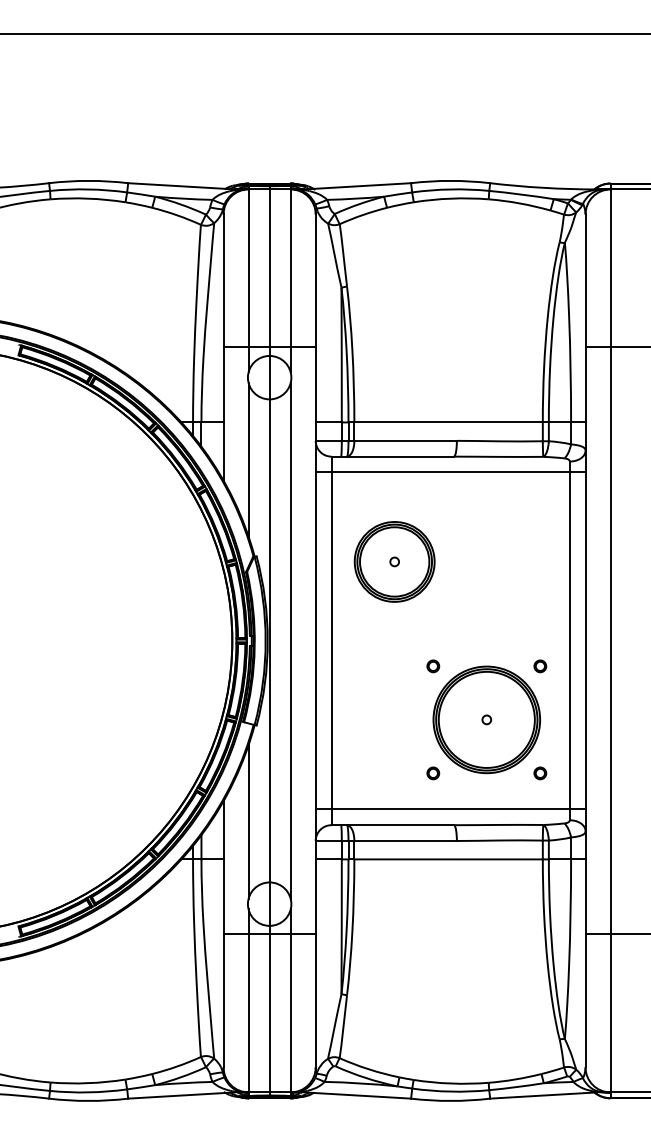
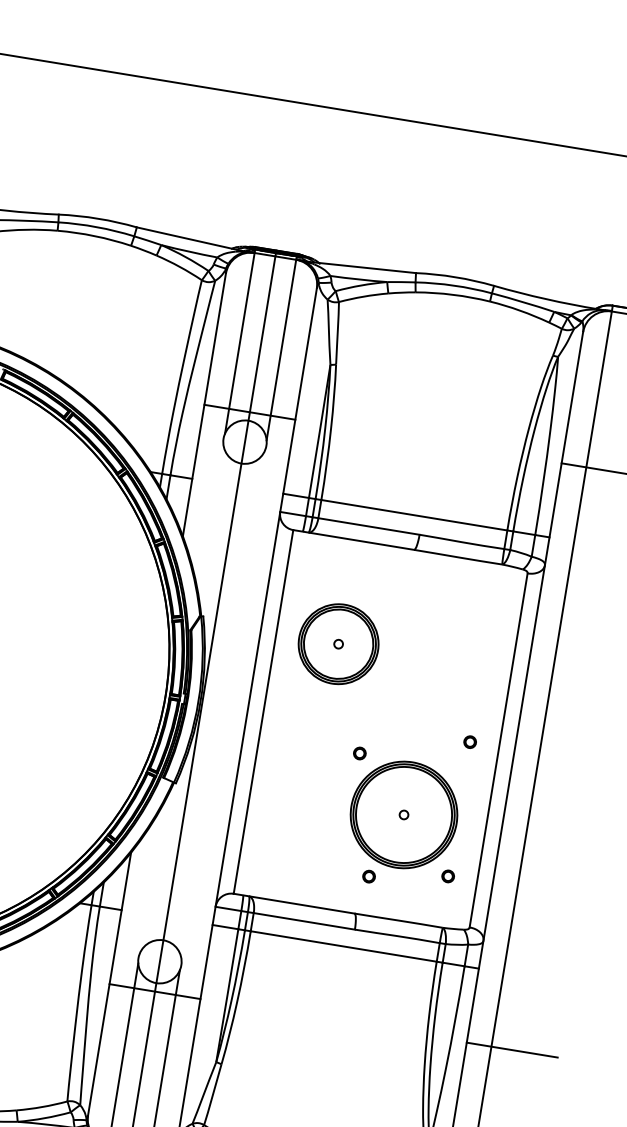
line: (248, 459) -> (210, 519), removed
line: (450, 472) -> (408, 564), removed
line: (290, 640) -> (223, 704), removed
part: (540, 666) -> (470, 742), moved
part: (433, 773) -> (369, 876), moved
line: (450, 809) -> (353, 897), removed
line: (248, 821) -> (152, 876), removed

